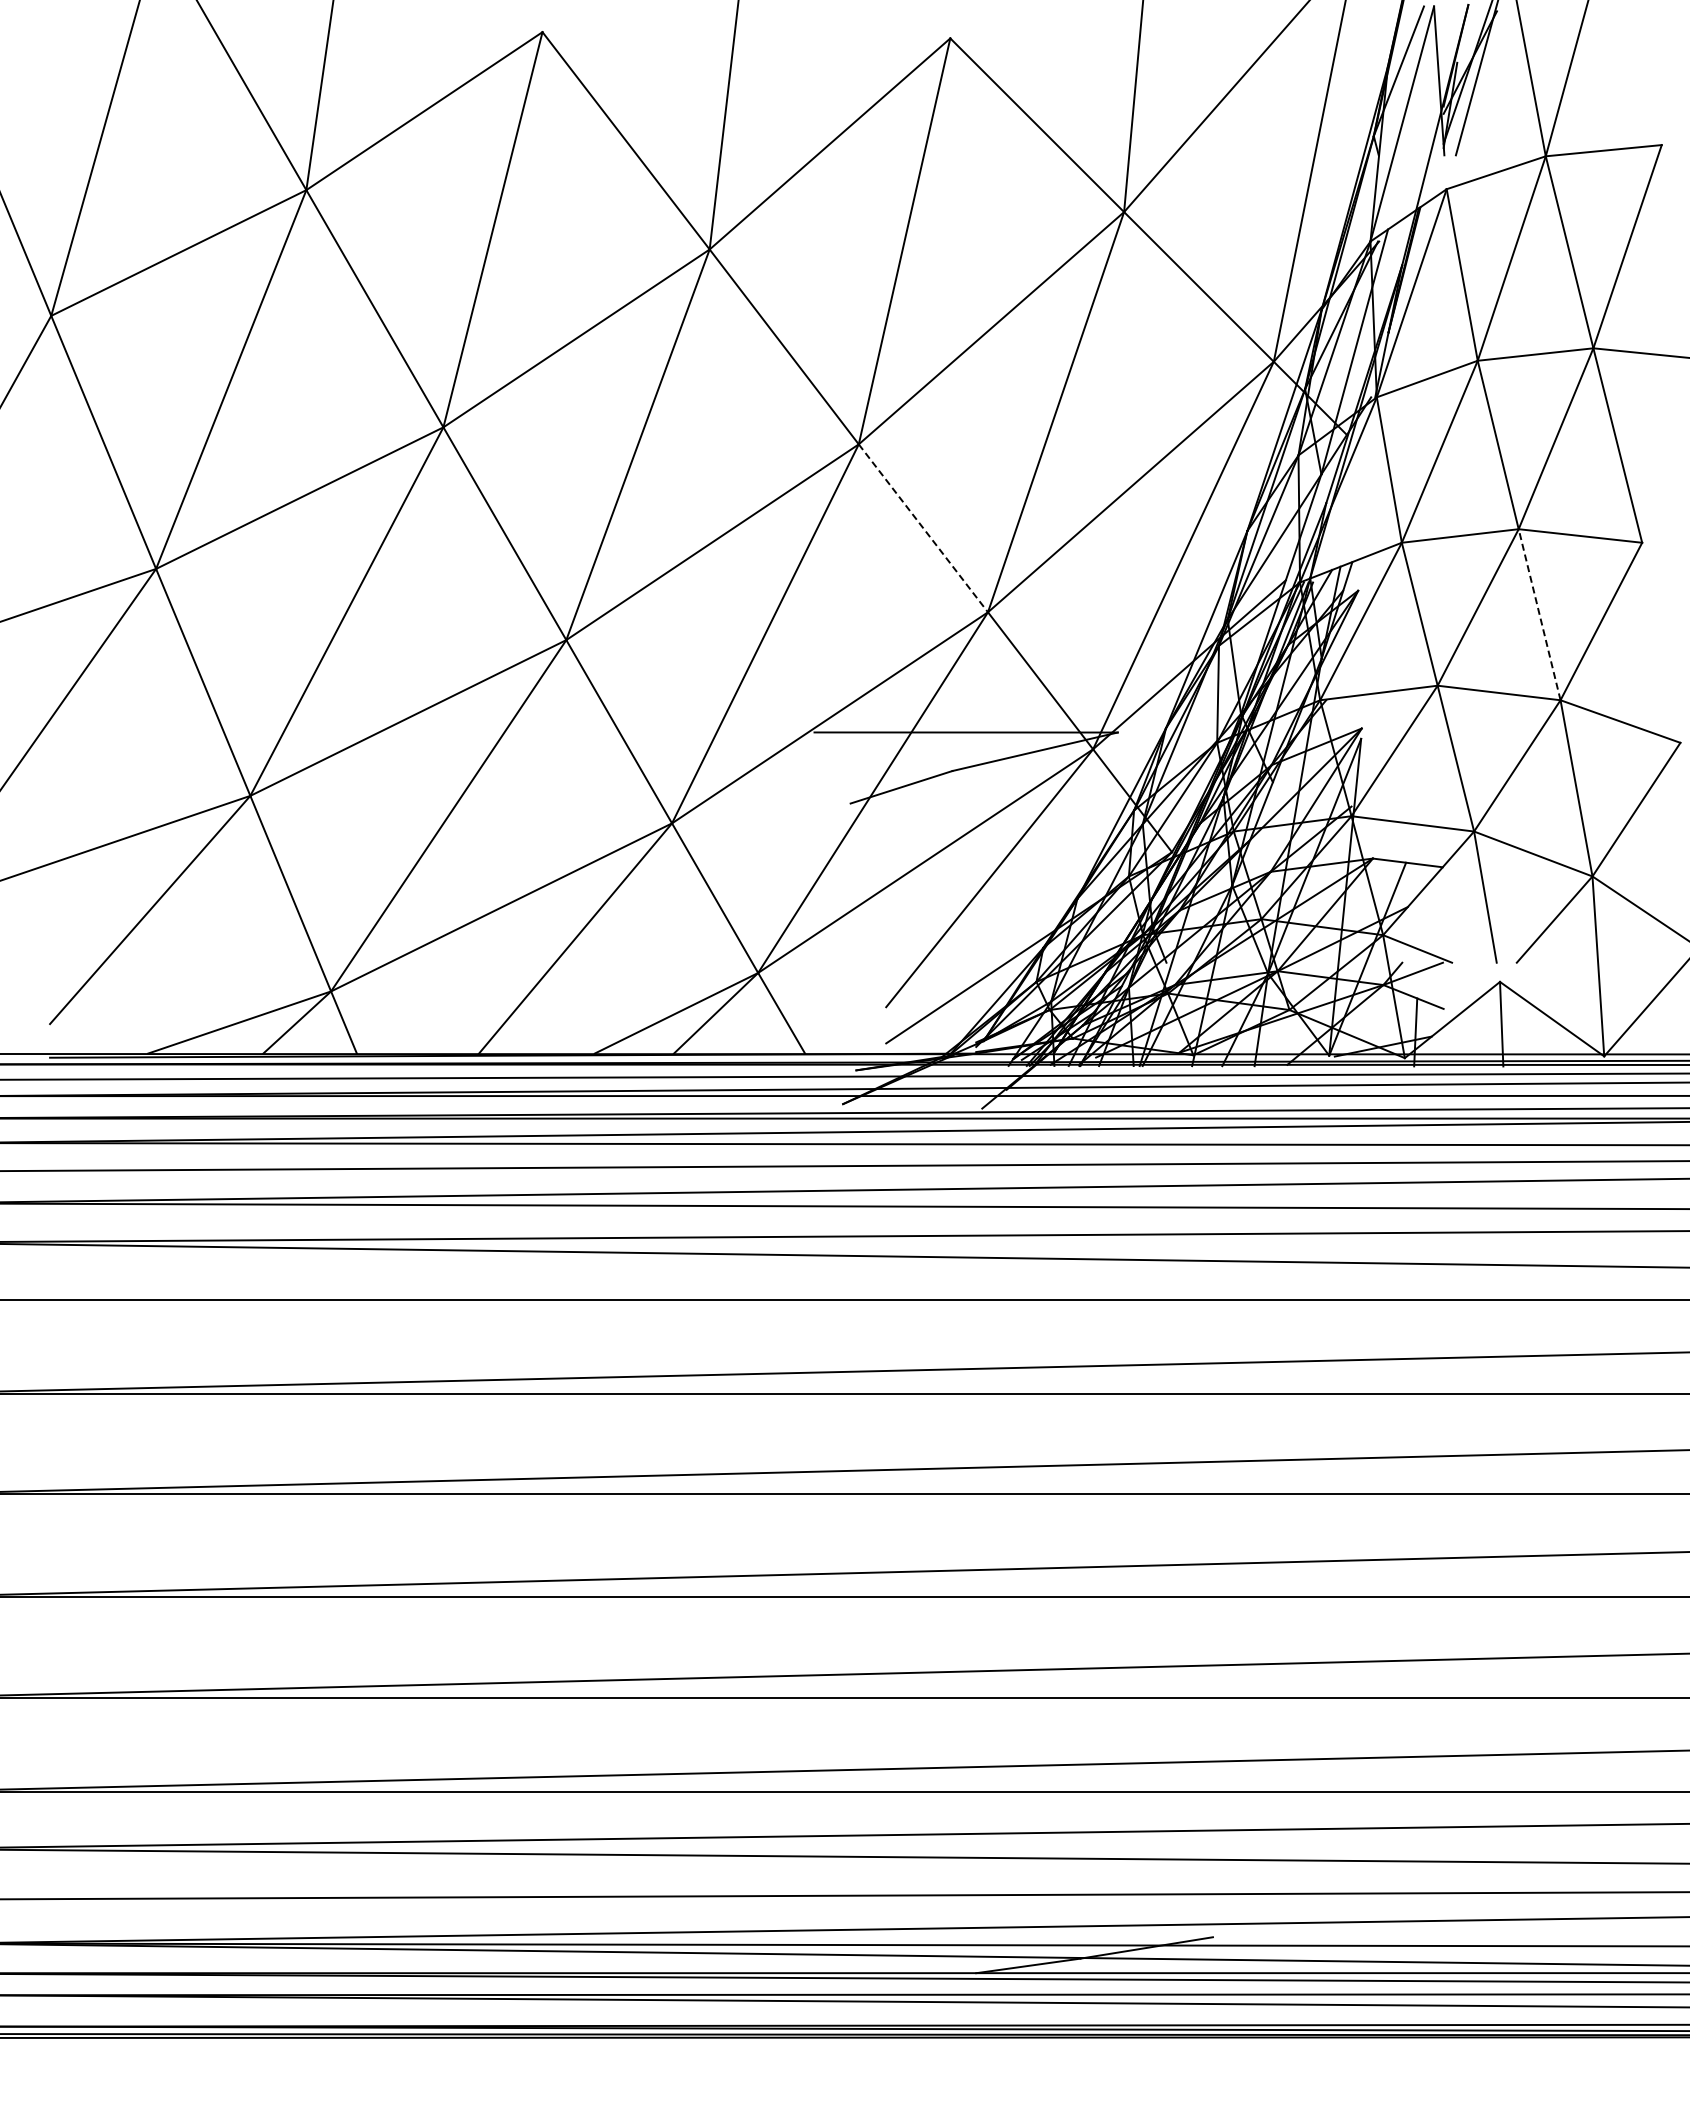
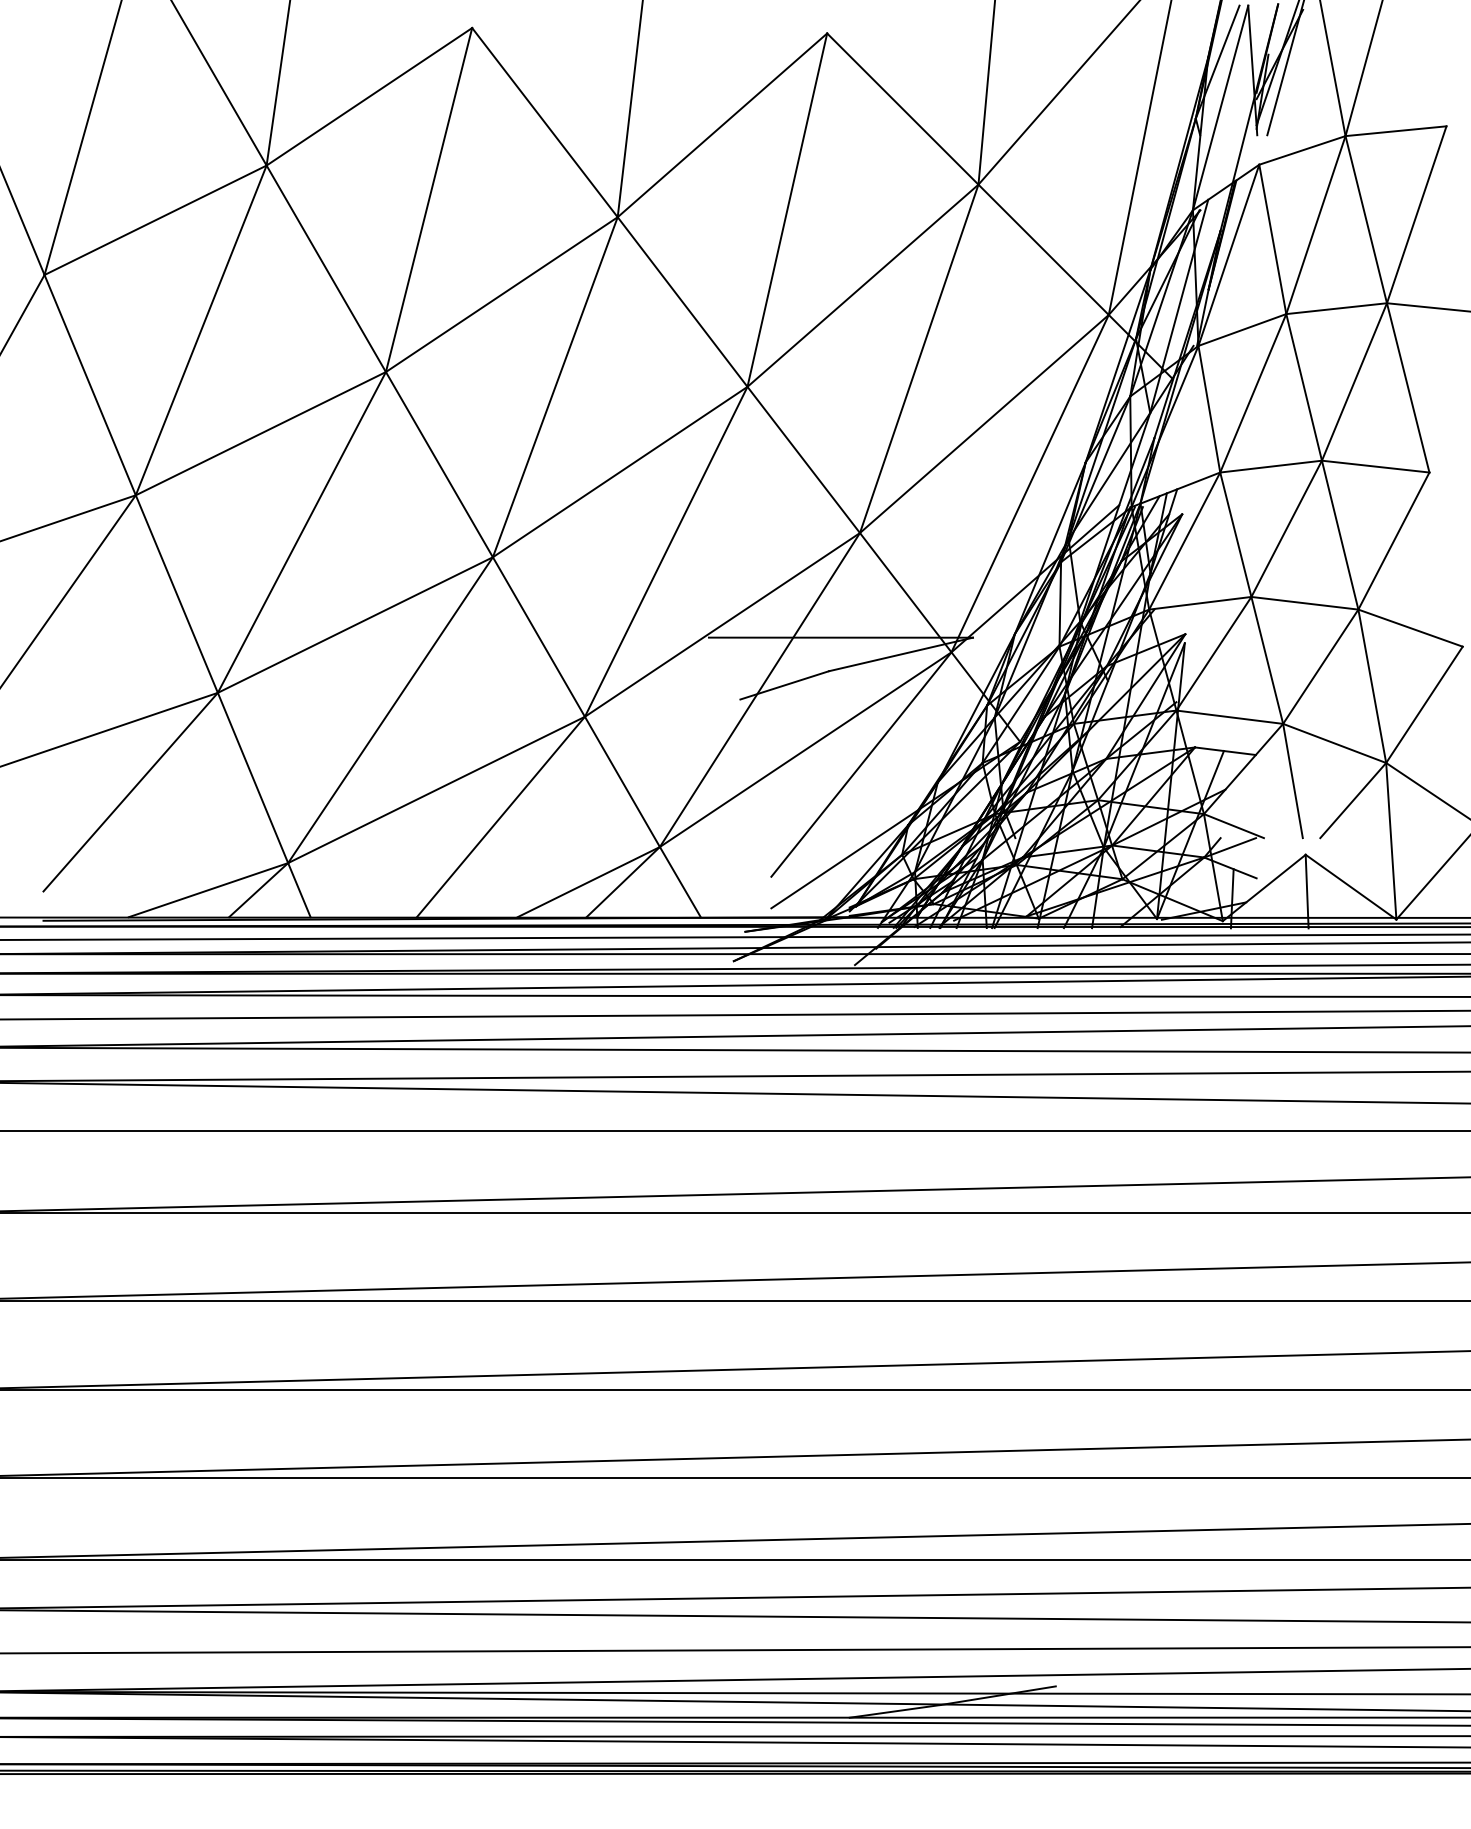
line: (923, 528) -> (803, 460), dashed -> solid
line: (1539, 614) -> (1340, 534), dashed -> solid

